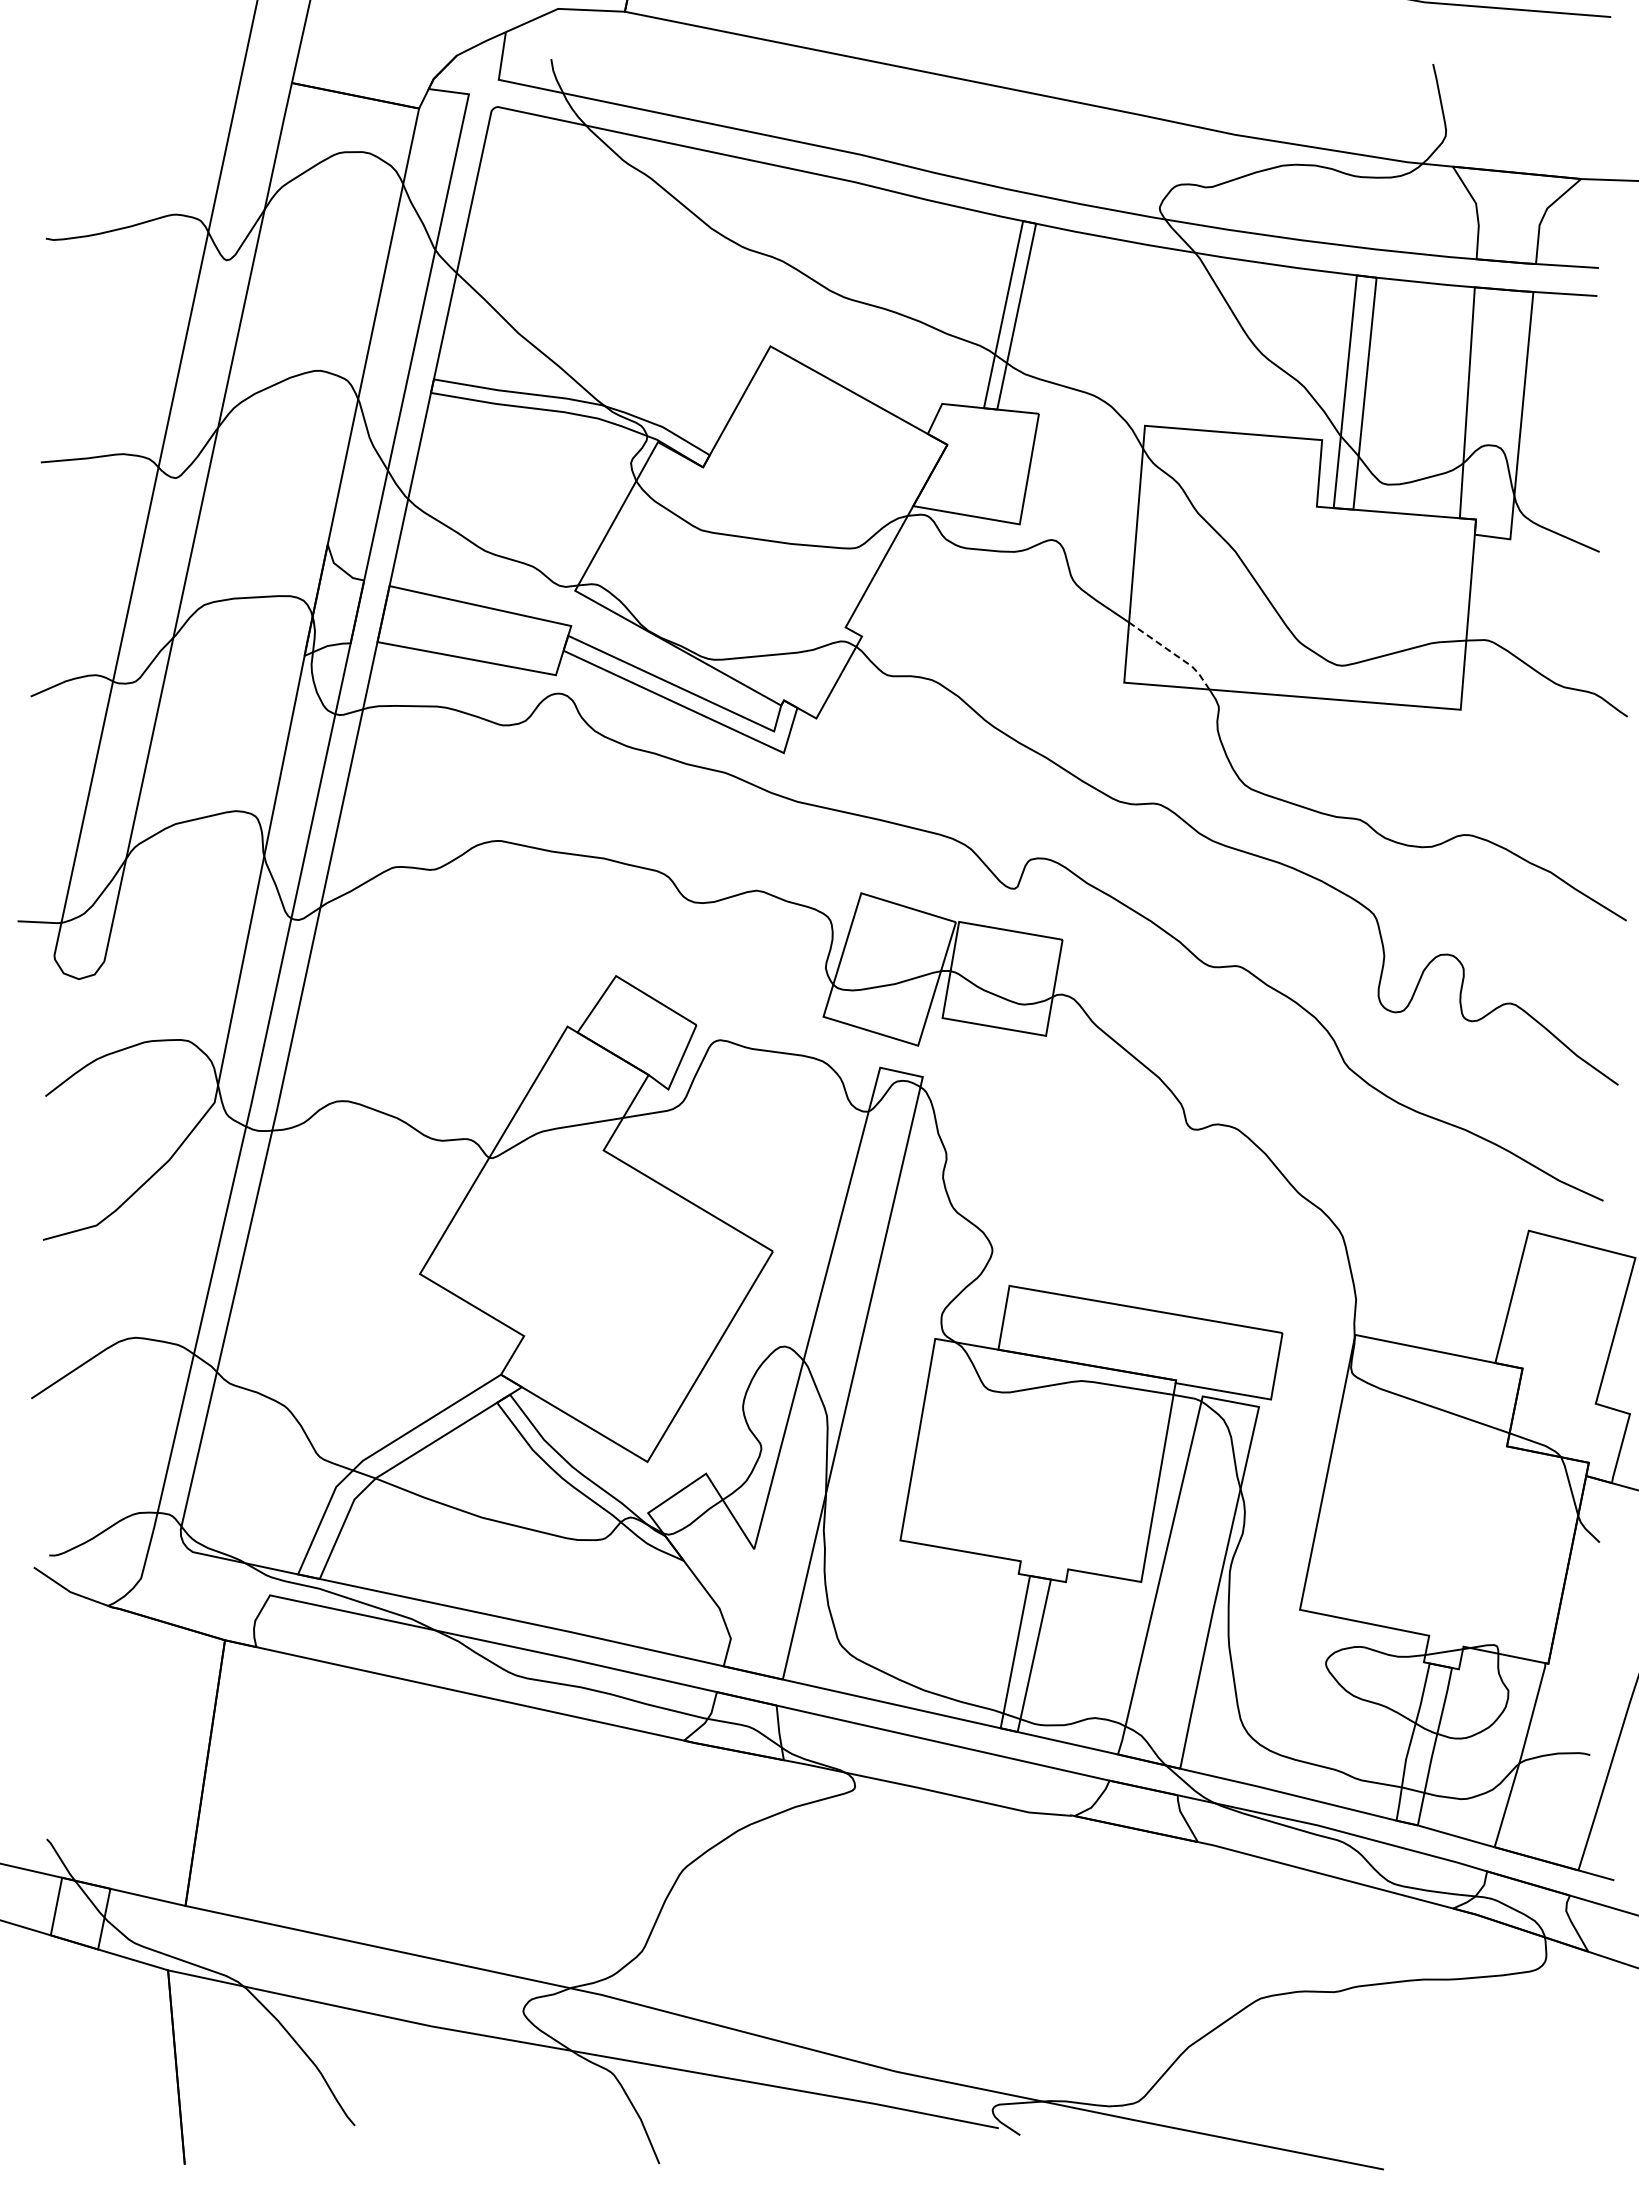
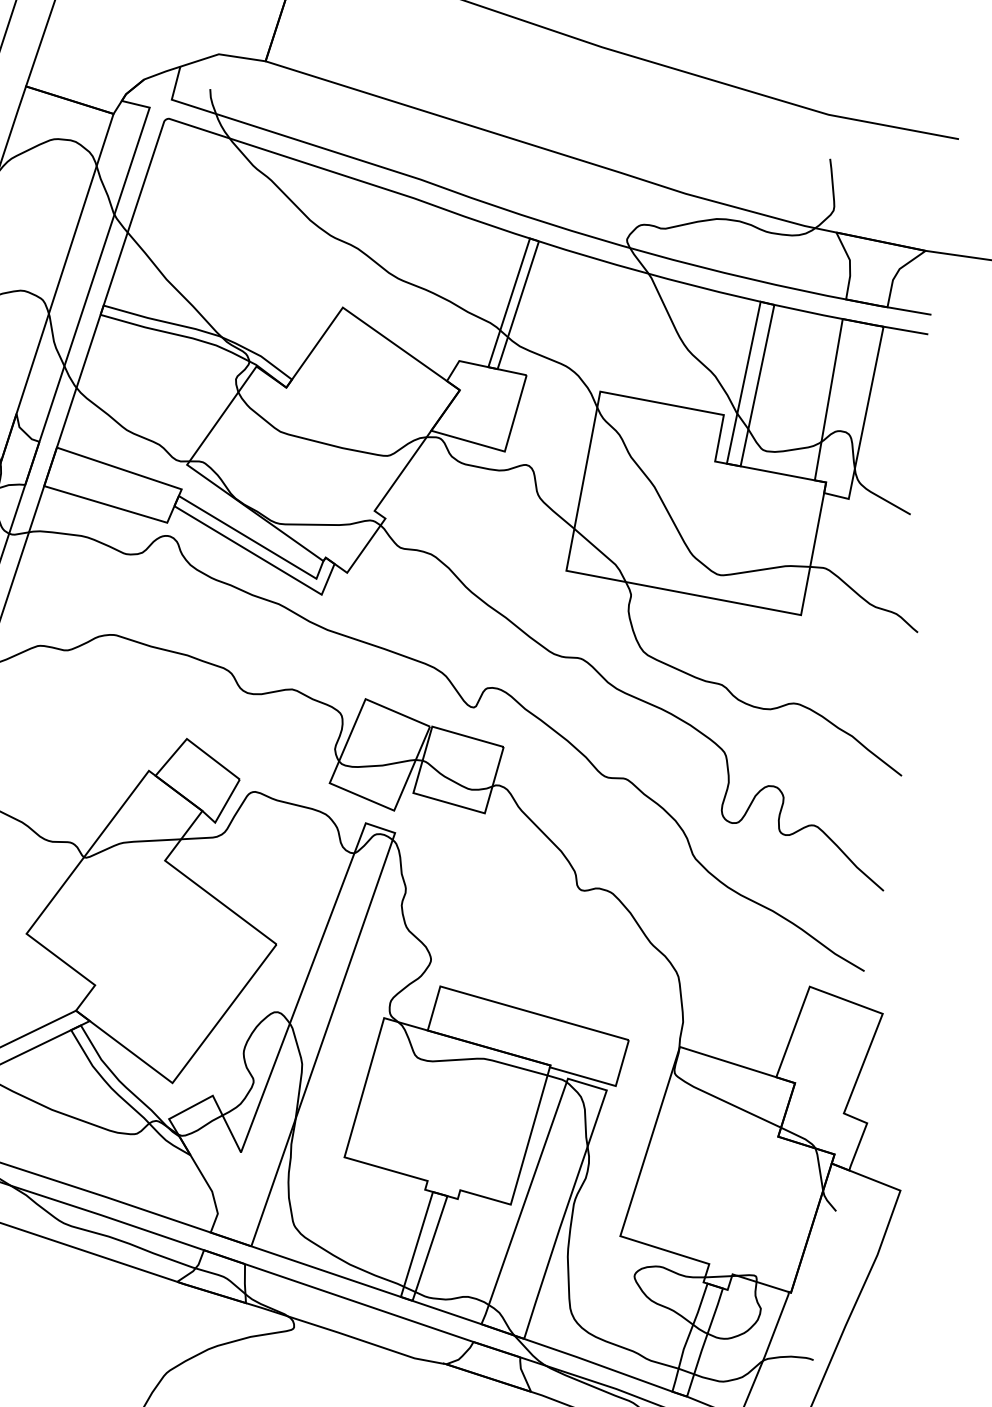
line: (1172, 653) -> (602, 553), dashed -> solid

